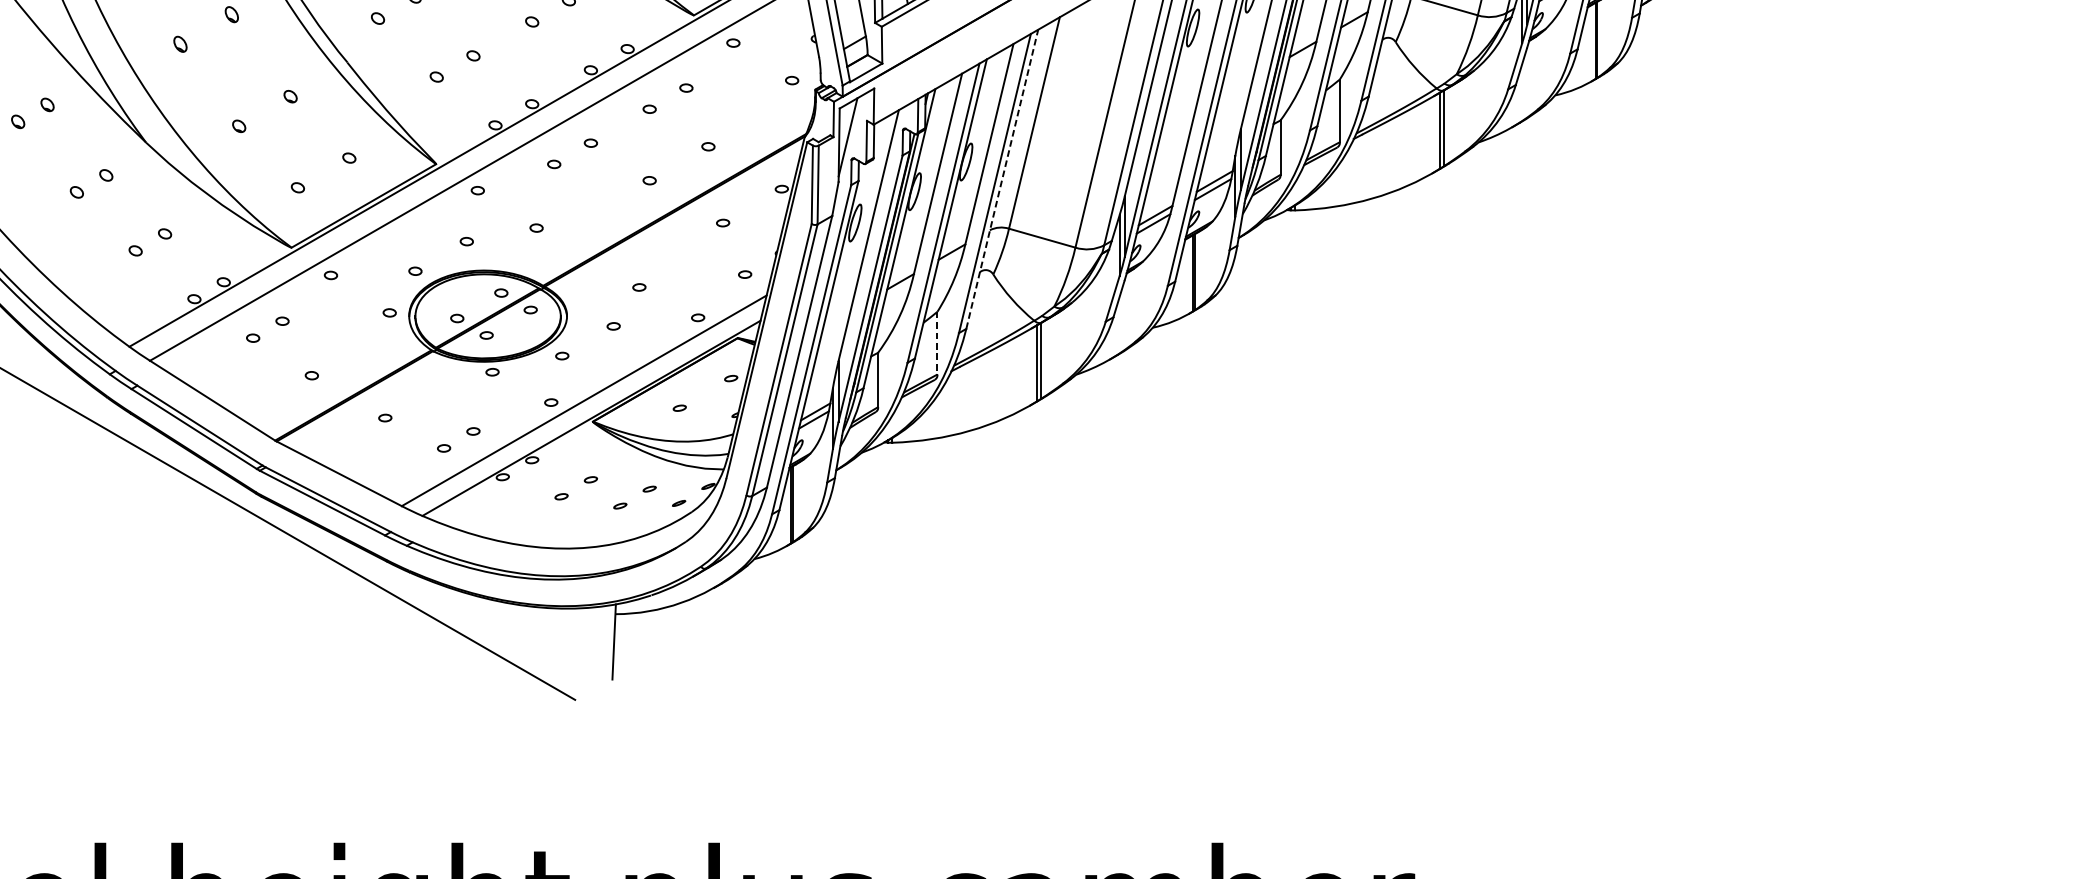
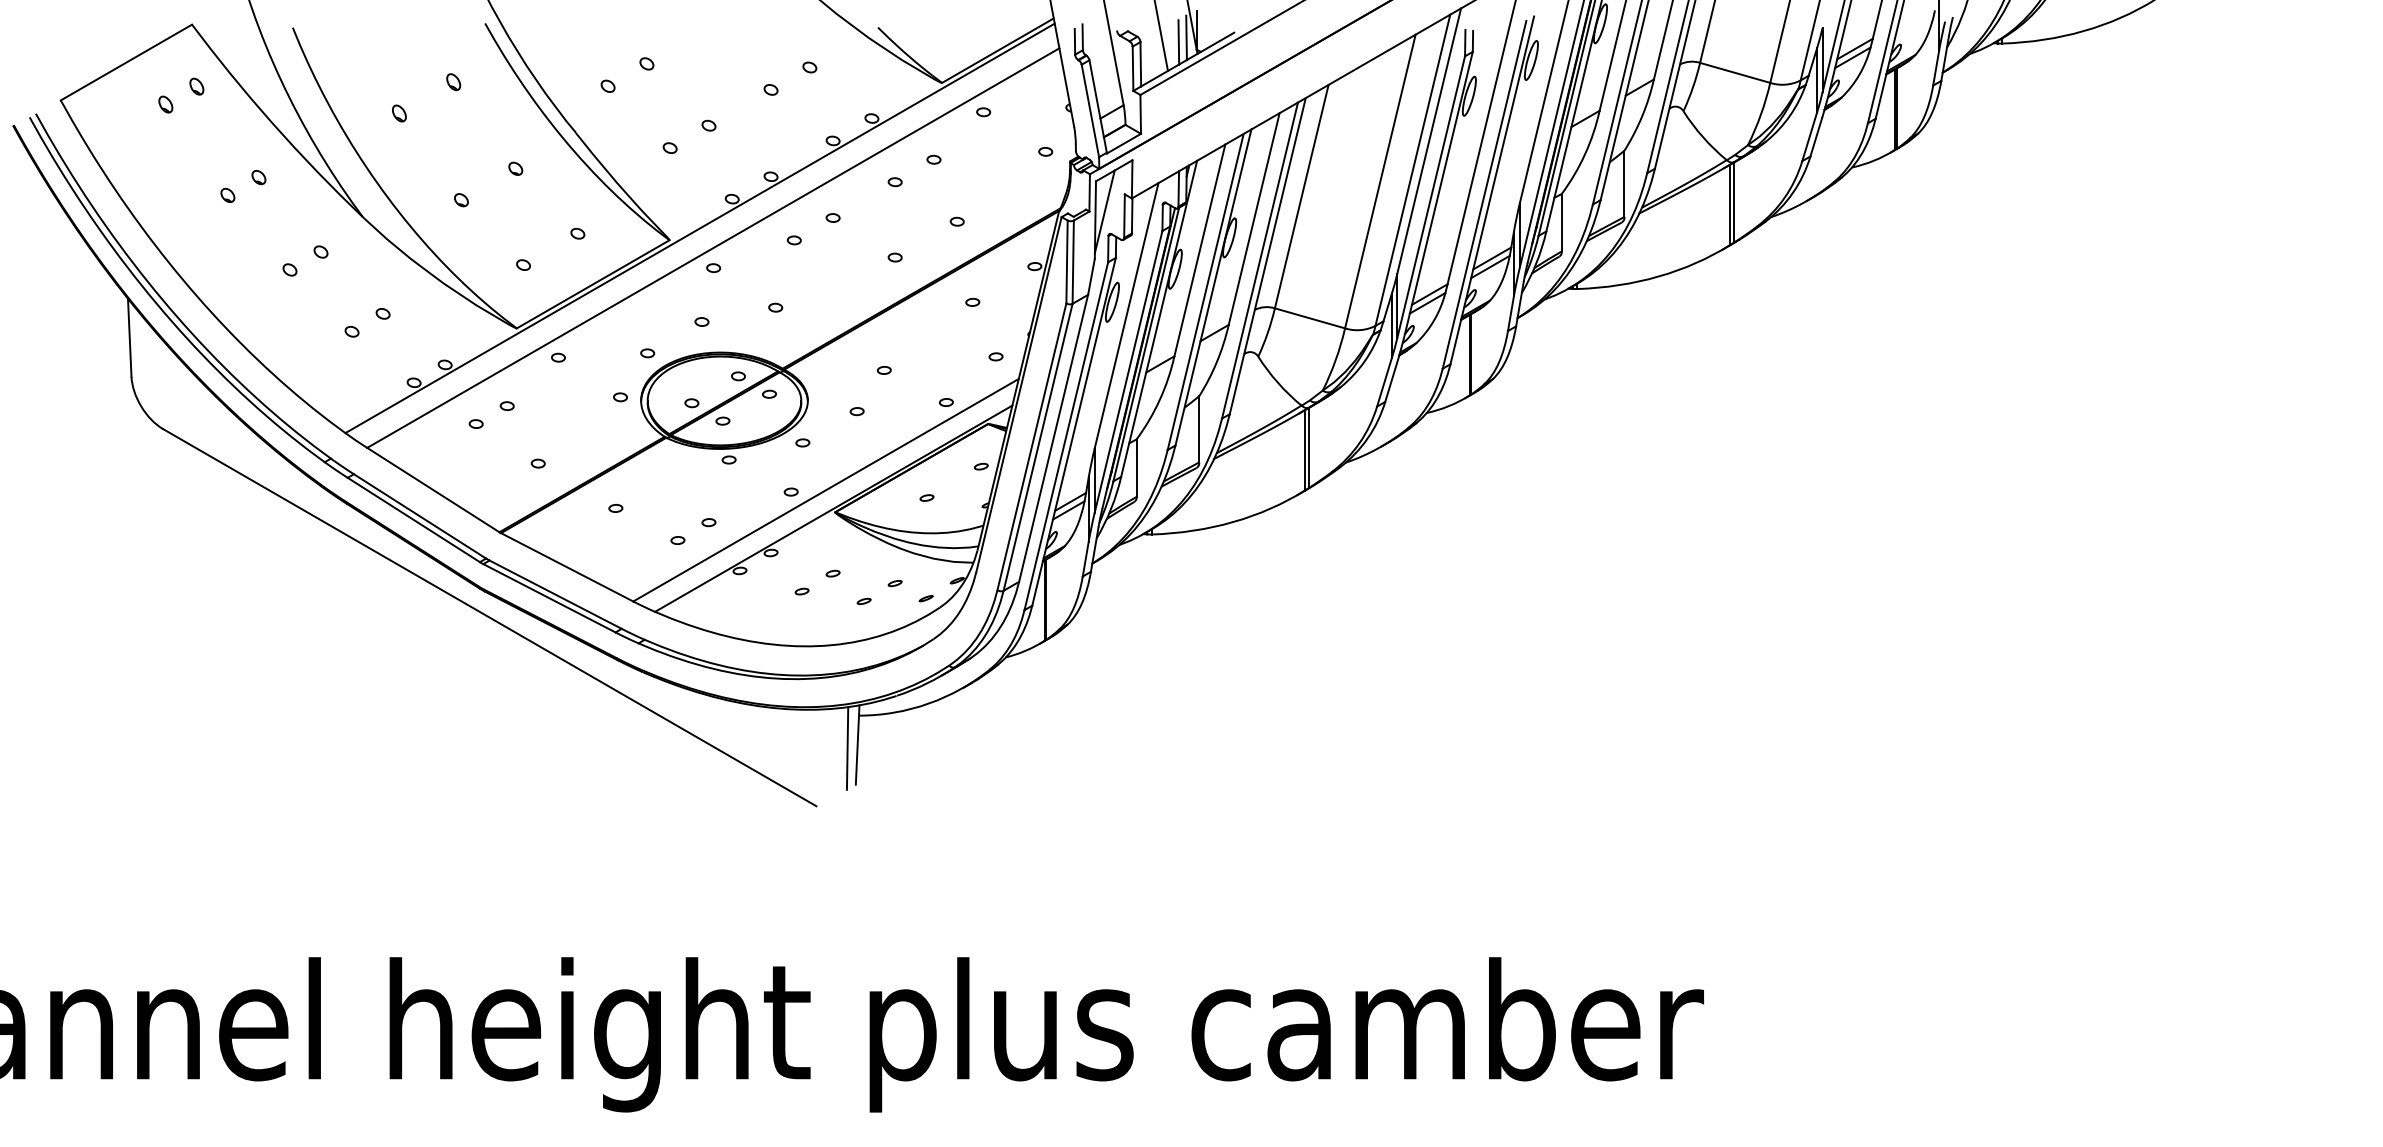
line: (1002, 179) -> (1267, 256), dashed -> solid
line: (937, 343) -> (1199, 429), dashed -> solid
line: (604, 645) -> (847, 748), added

